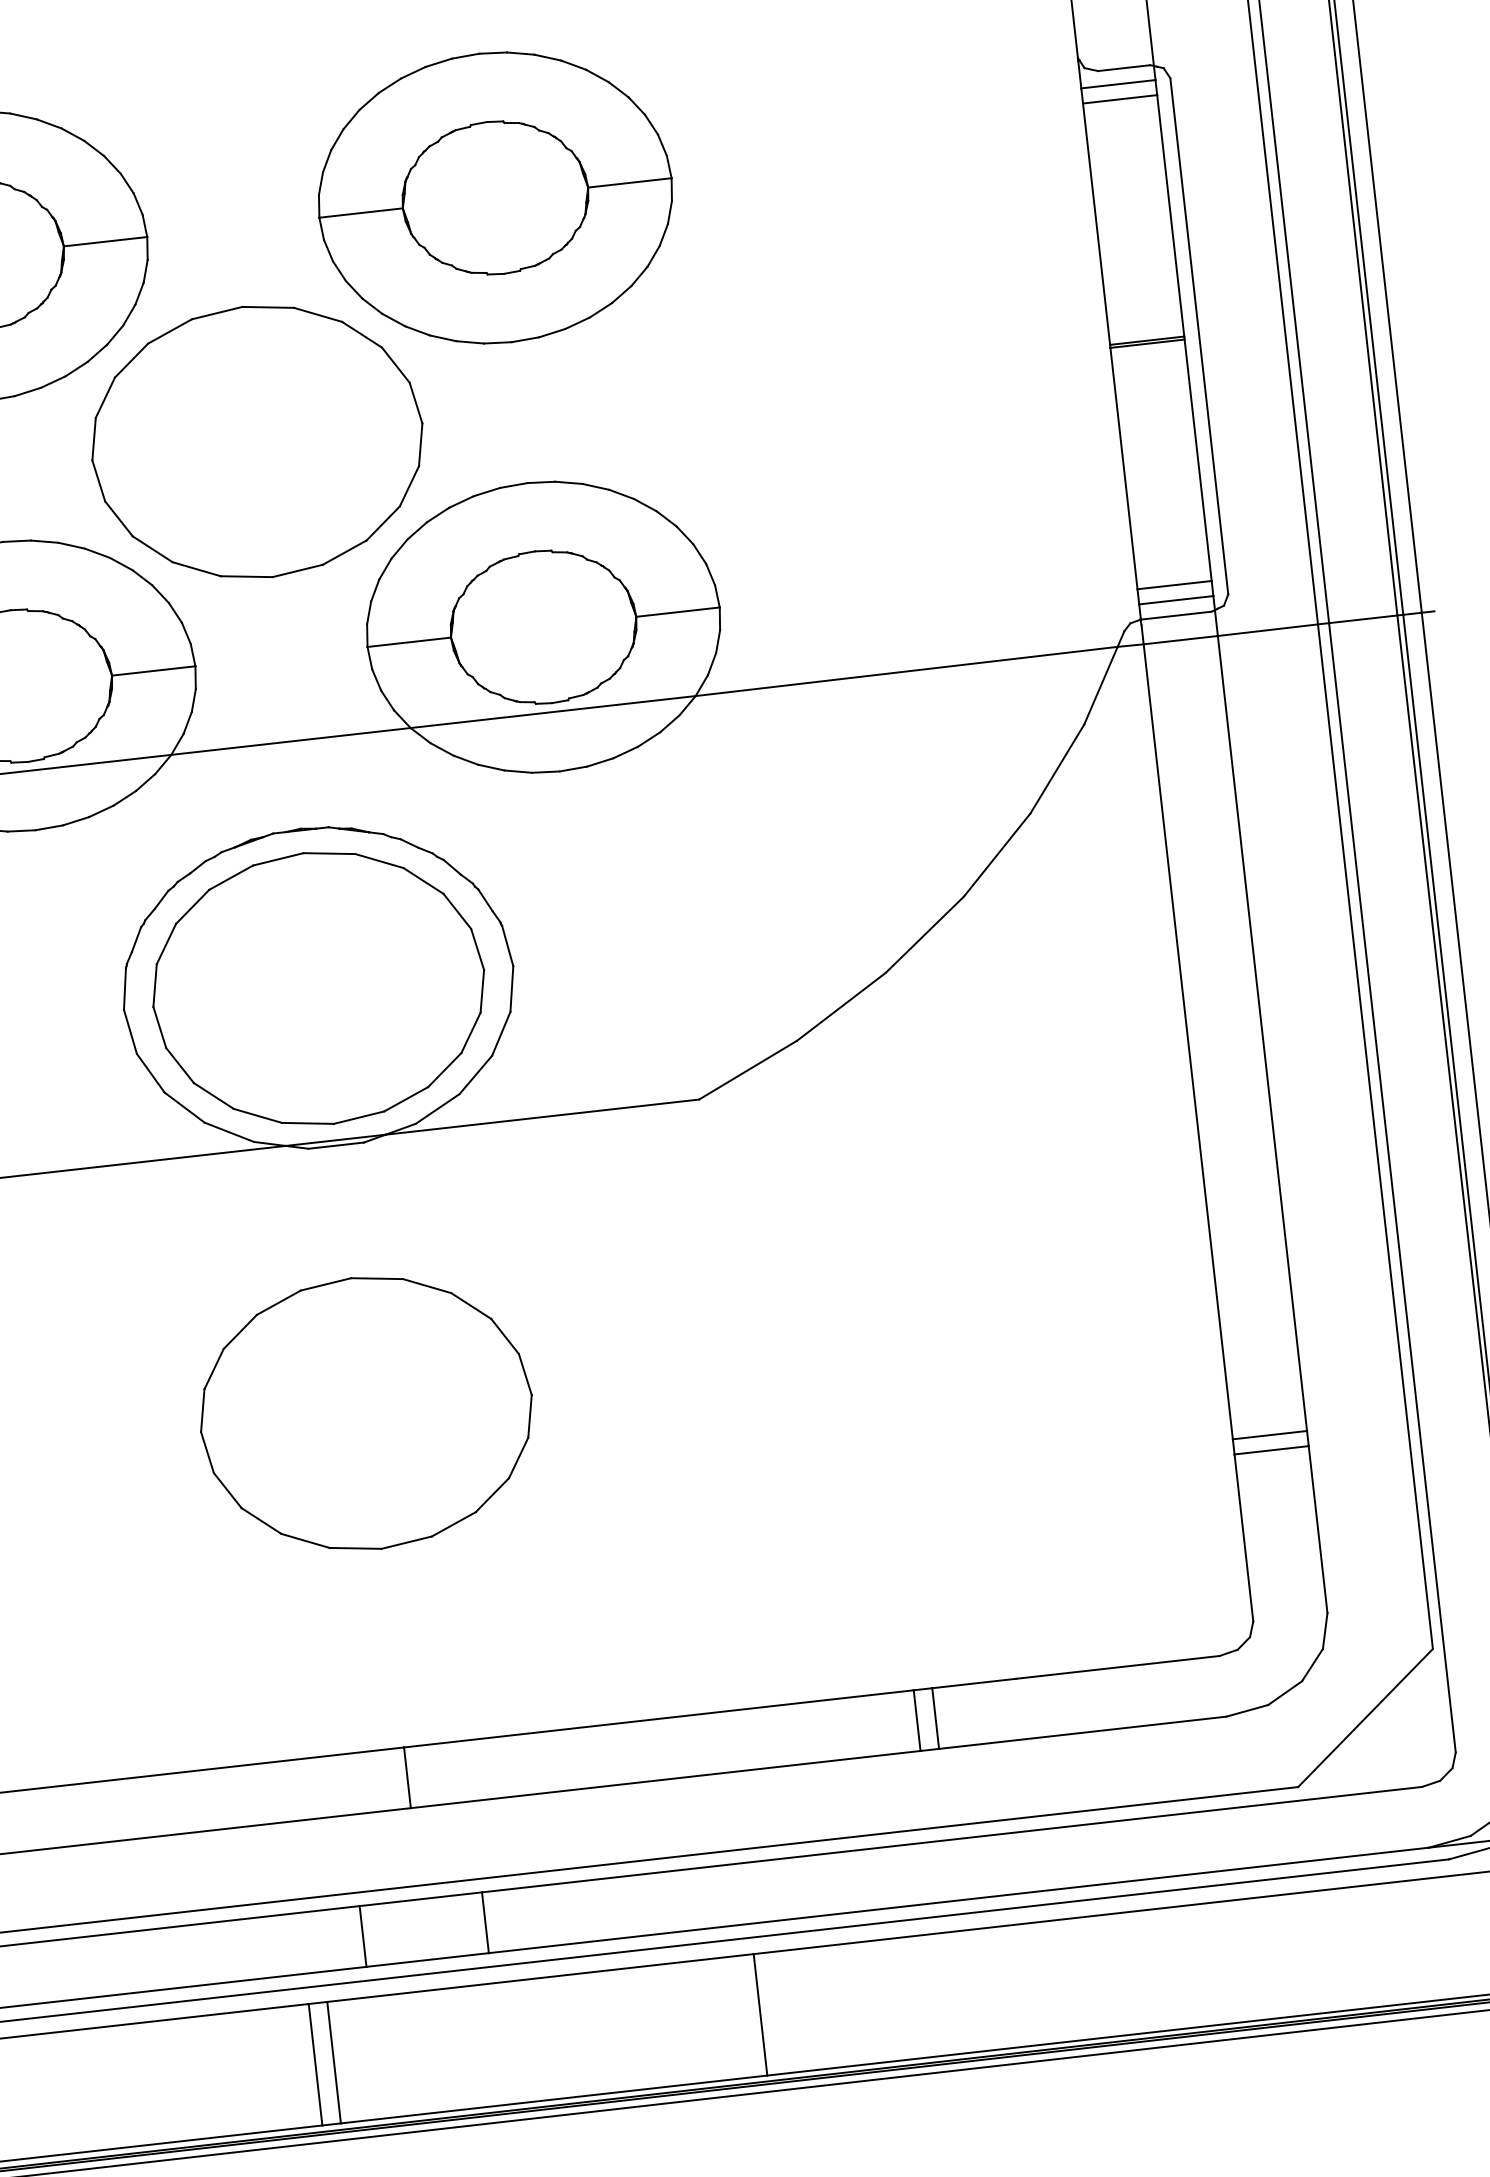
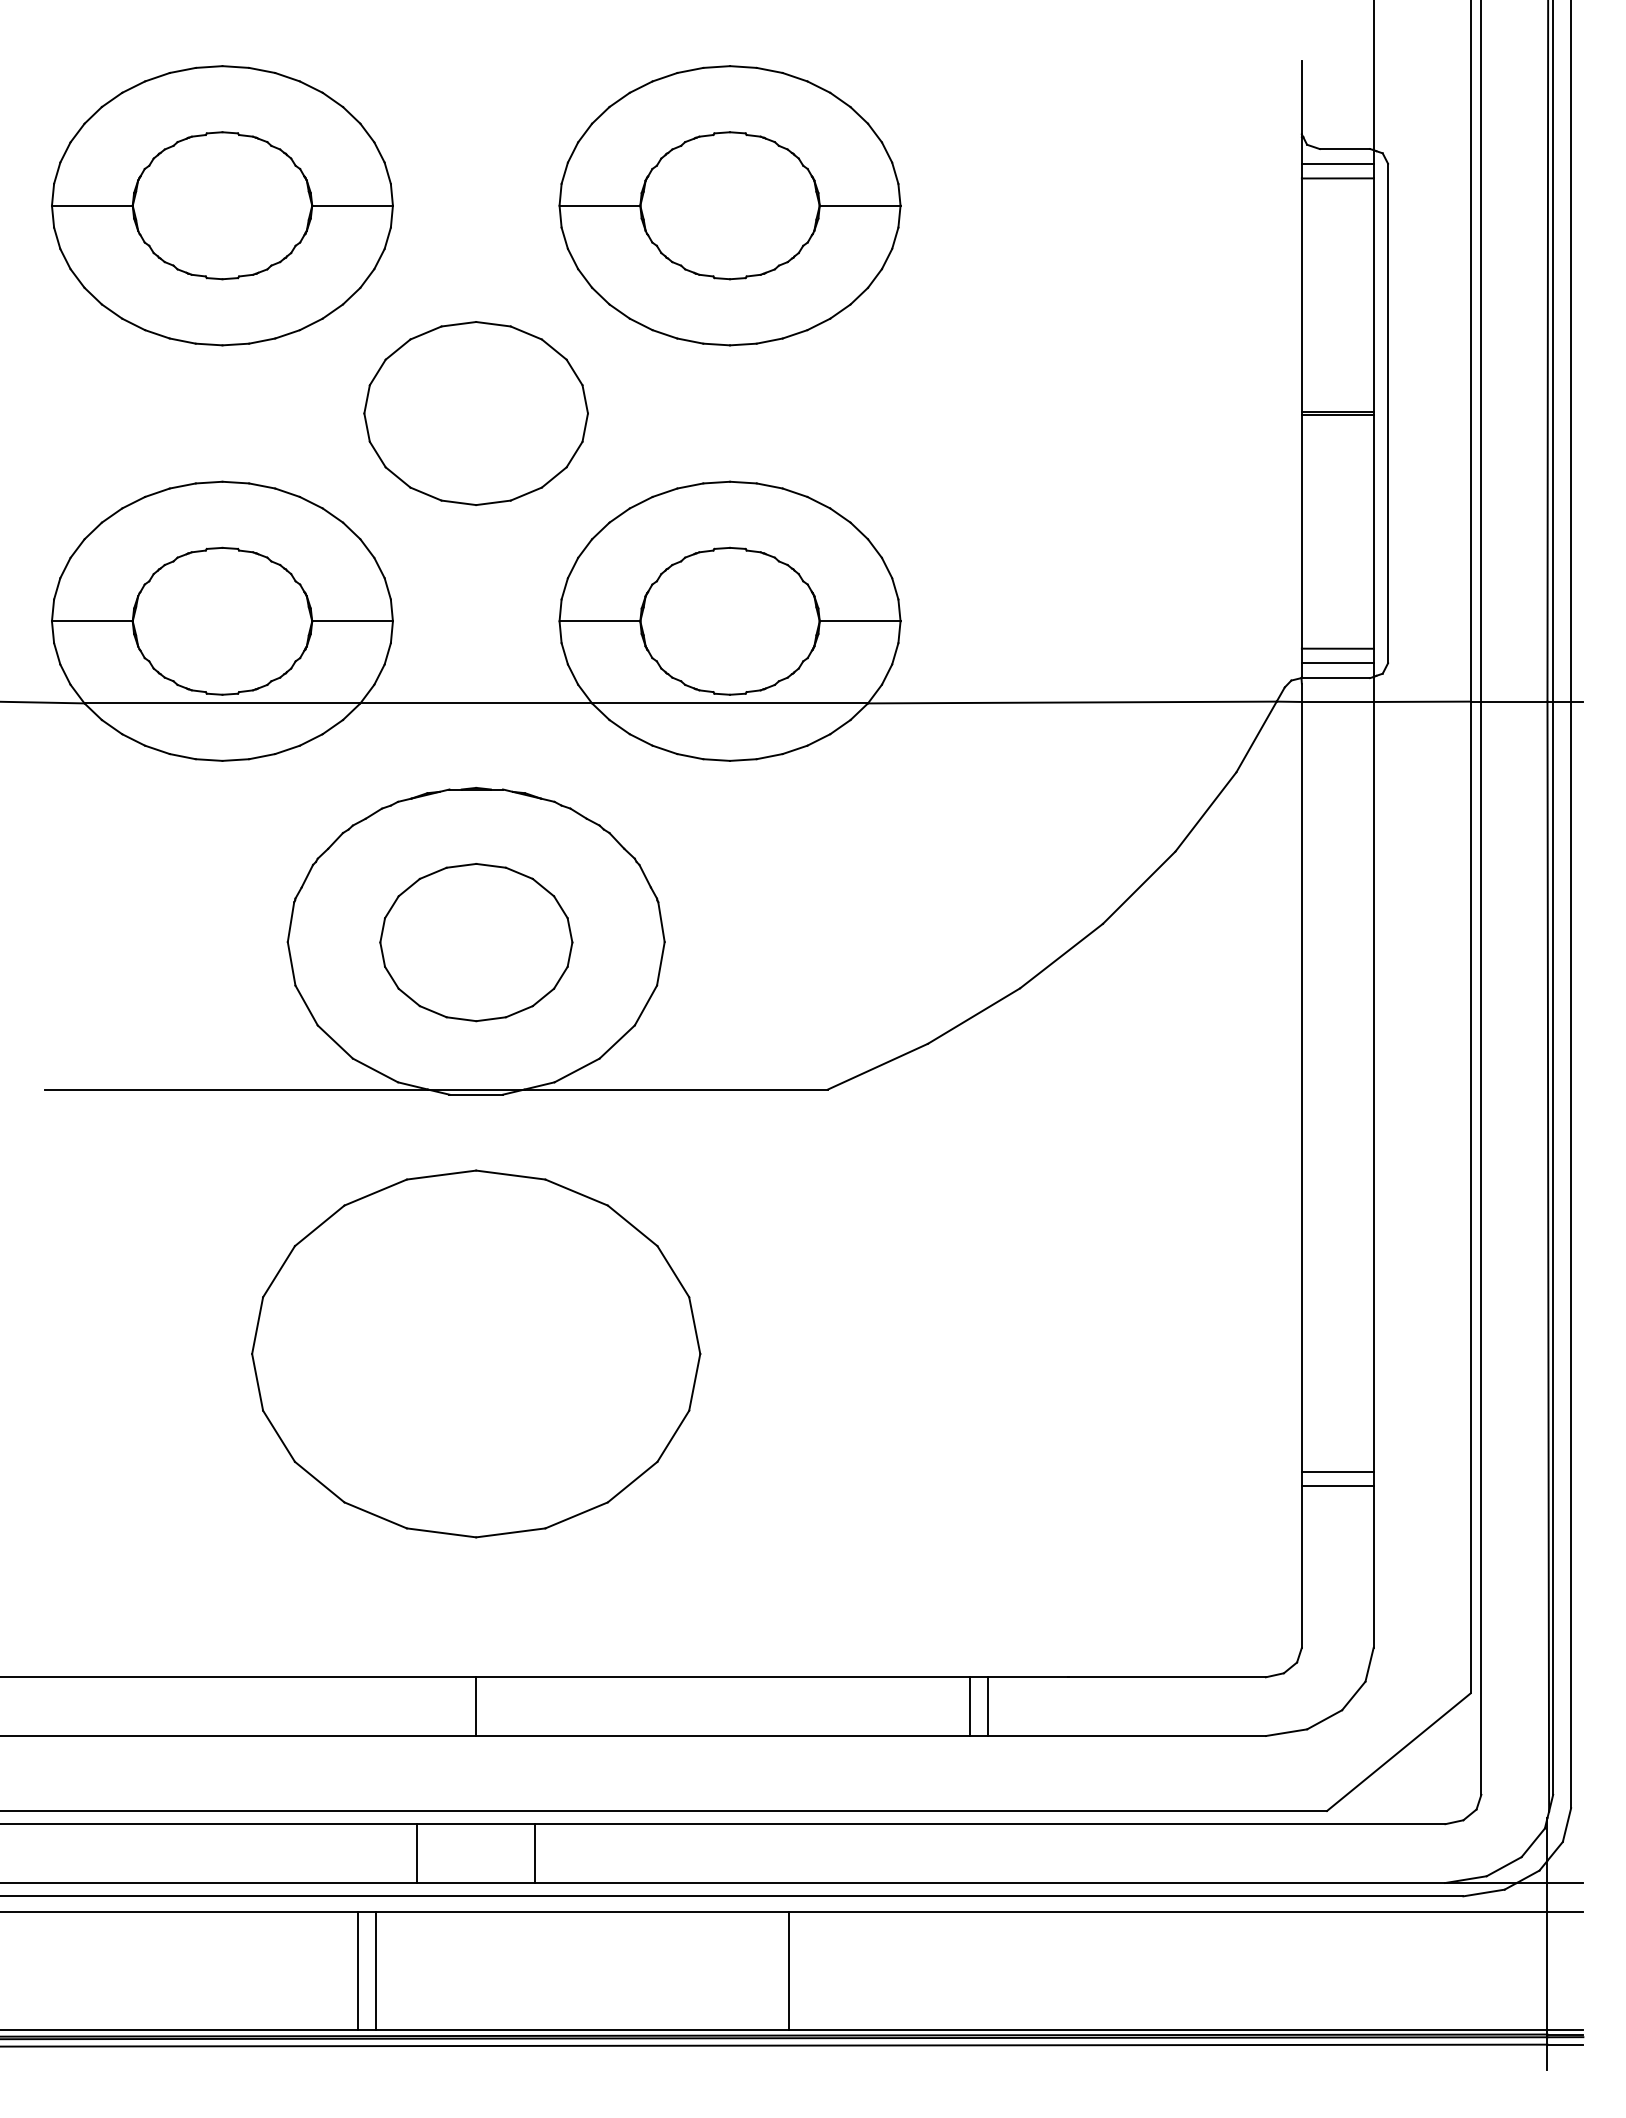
part: (256, 442) -> (475, 413), size x0.7
part: (318, 988) -> (476, 942), size x0.6
part: (366, 1412) -> (476, 1353), size x1.4

